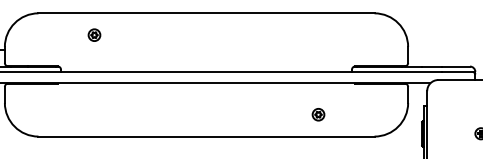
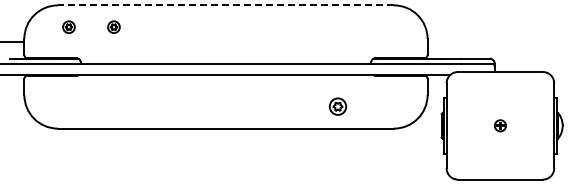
line: (206, 13) -> (225, 5), solid -> dashed
part: (49, 34) -> (68, 26), added
part: (318, 114) -> (337, 106), size x1.4

